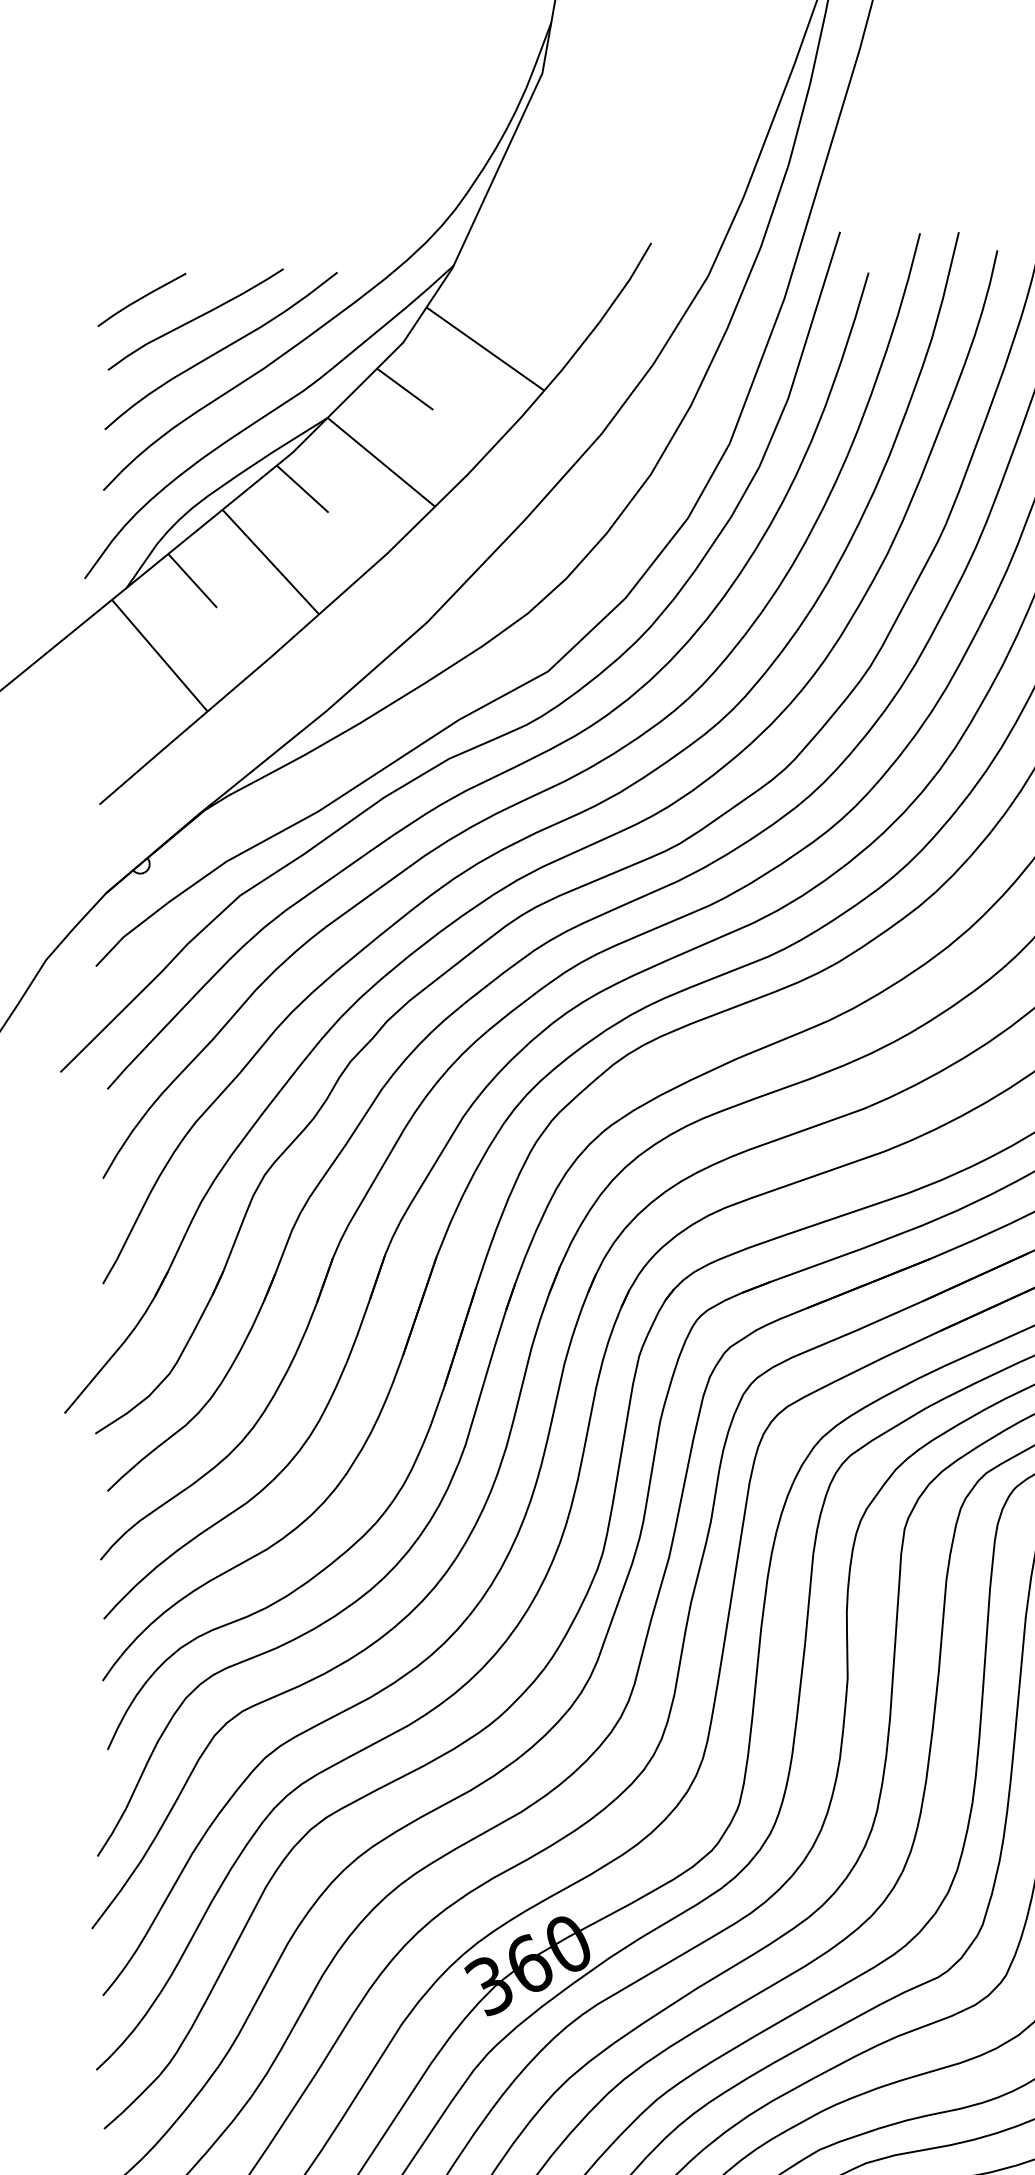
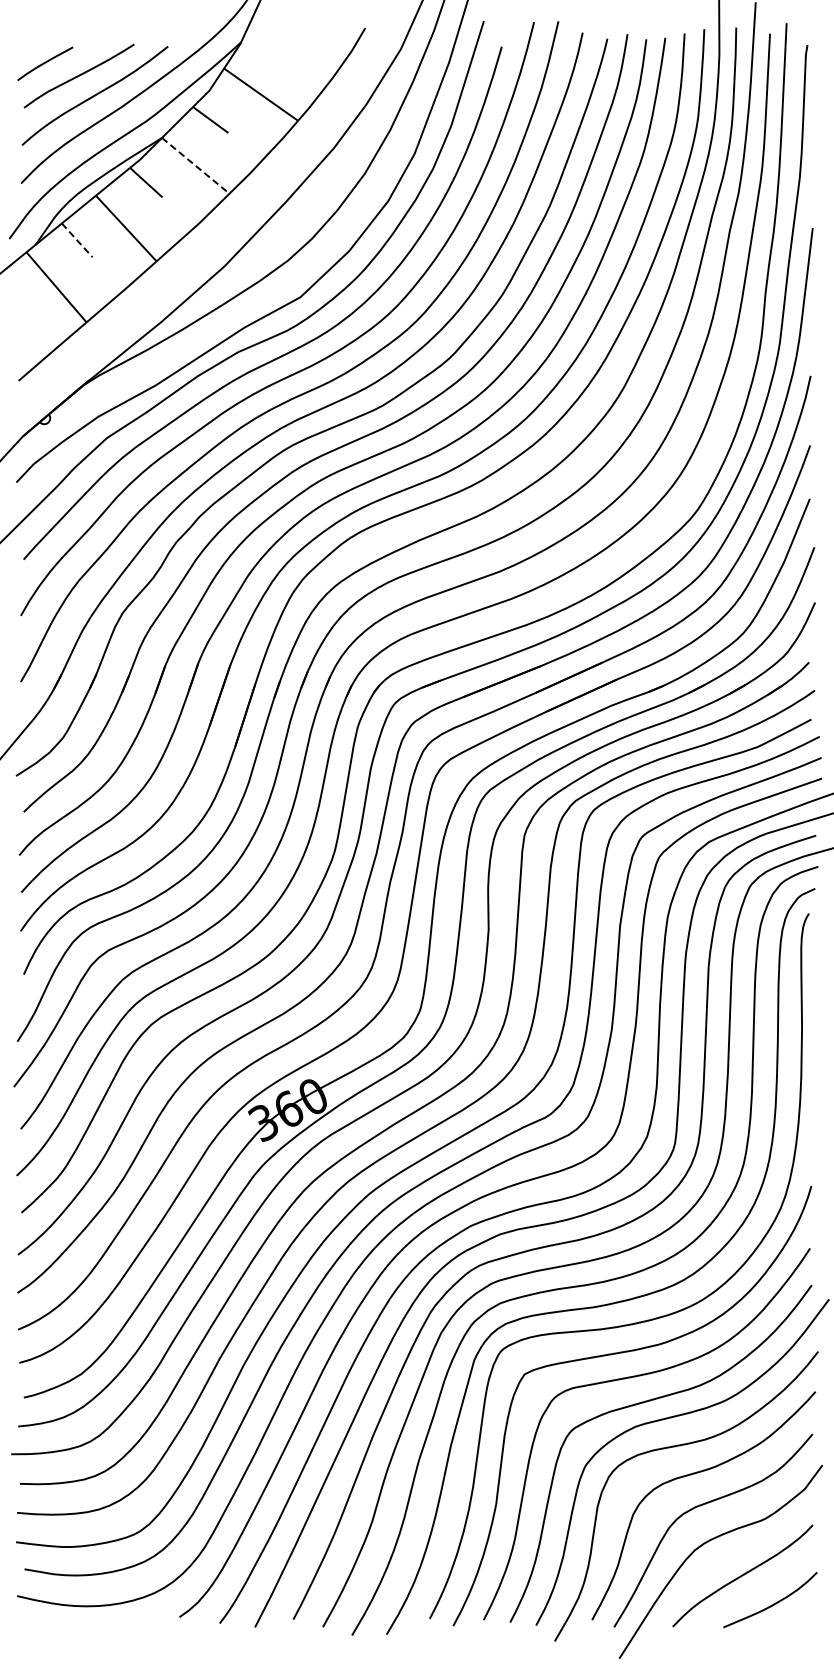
line: (380, 461) -> (195, 165), solid -> dashed
line: (193, 581) -> (77, 240), solid -> dashed

